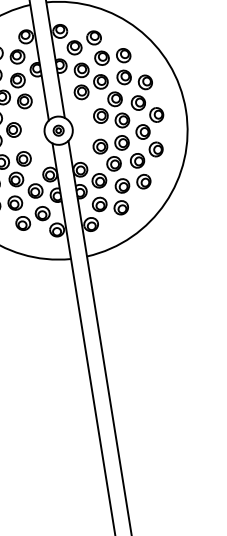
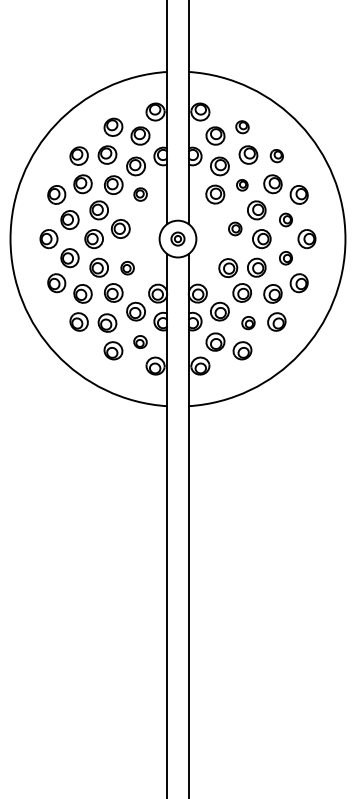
part: (94, 37) -> (242, 126), size x0.7
part: (123, 55) -> (276, 155), size x0.7
part: (101, 82) -> (242, 185), size x0.6
part: (24, 101) -> (140, 194), size x0.7
part: (138, 102) -> (285, 219), size x0.7
part: (101, 115) -> (235, 228), size x0.7
part: (142, 132) -> (285, 258), size x0.7
part: (23, 159) -> (127, 268), size x0.7
part: (122, 185) -> (248, 322), size x0.7
part: (42, 213) -> (140, 341), size x0.7

